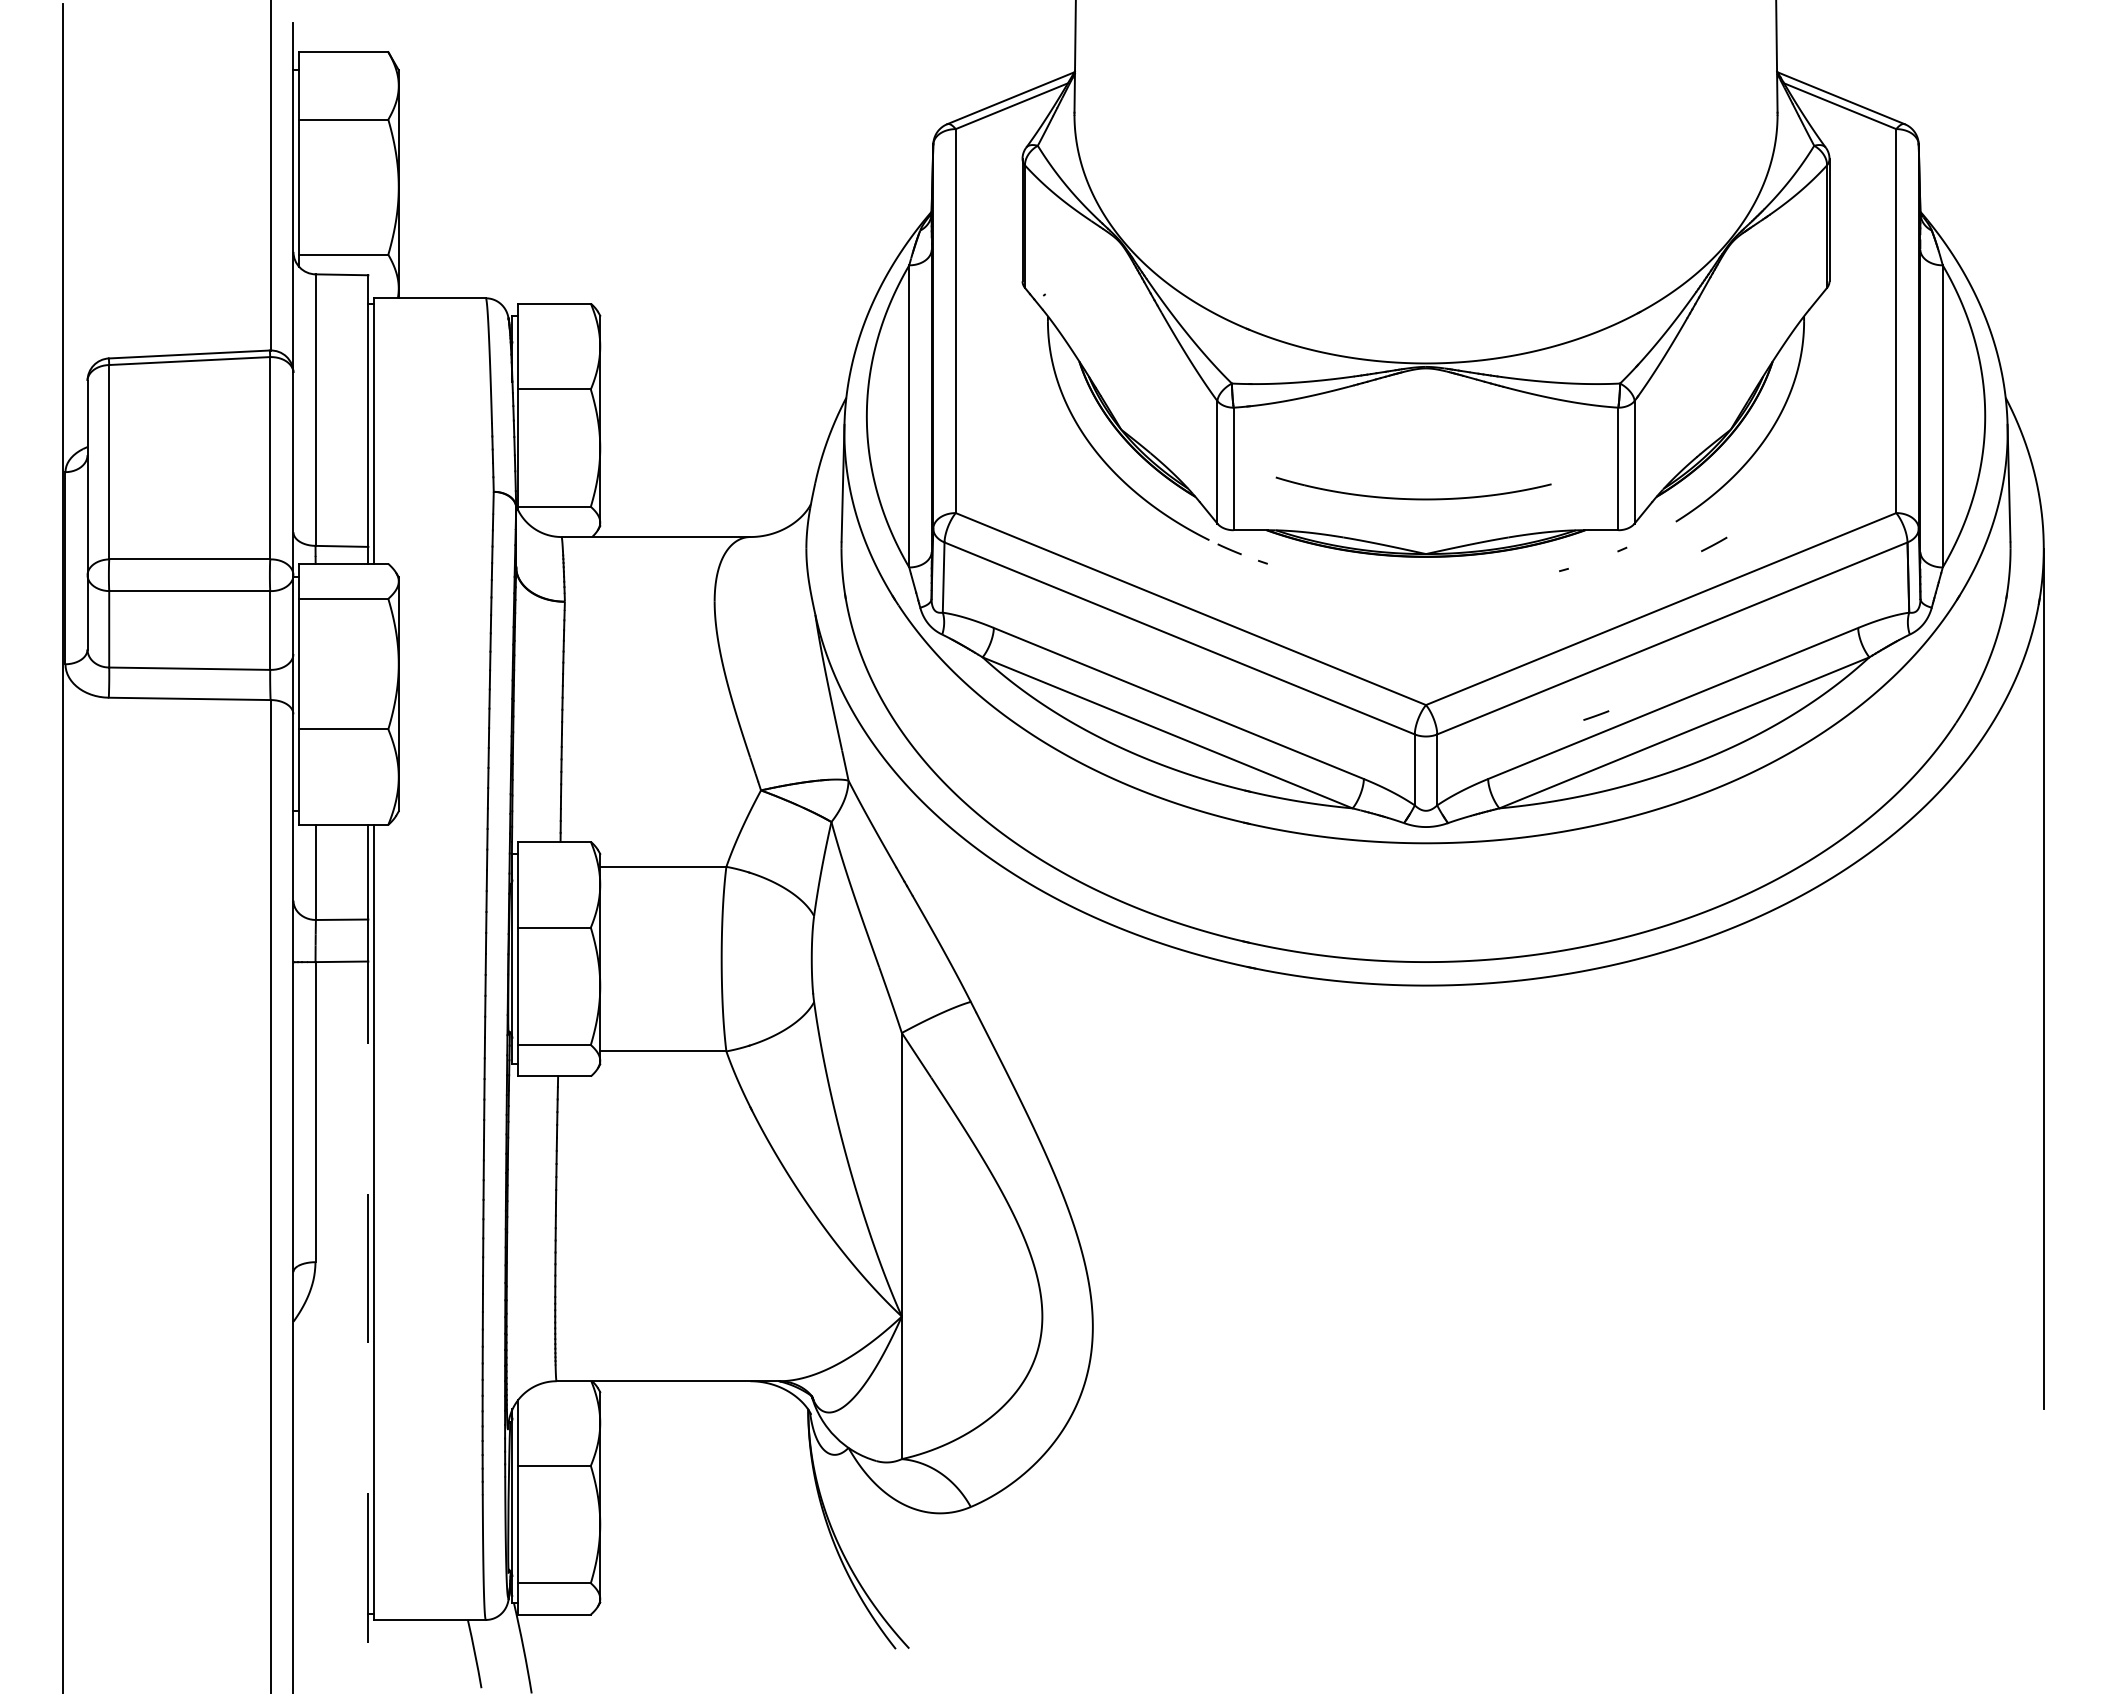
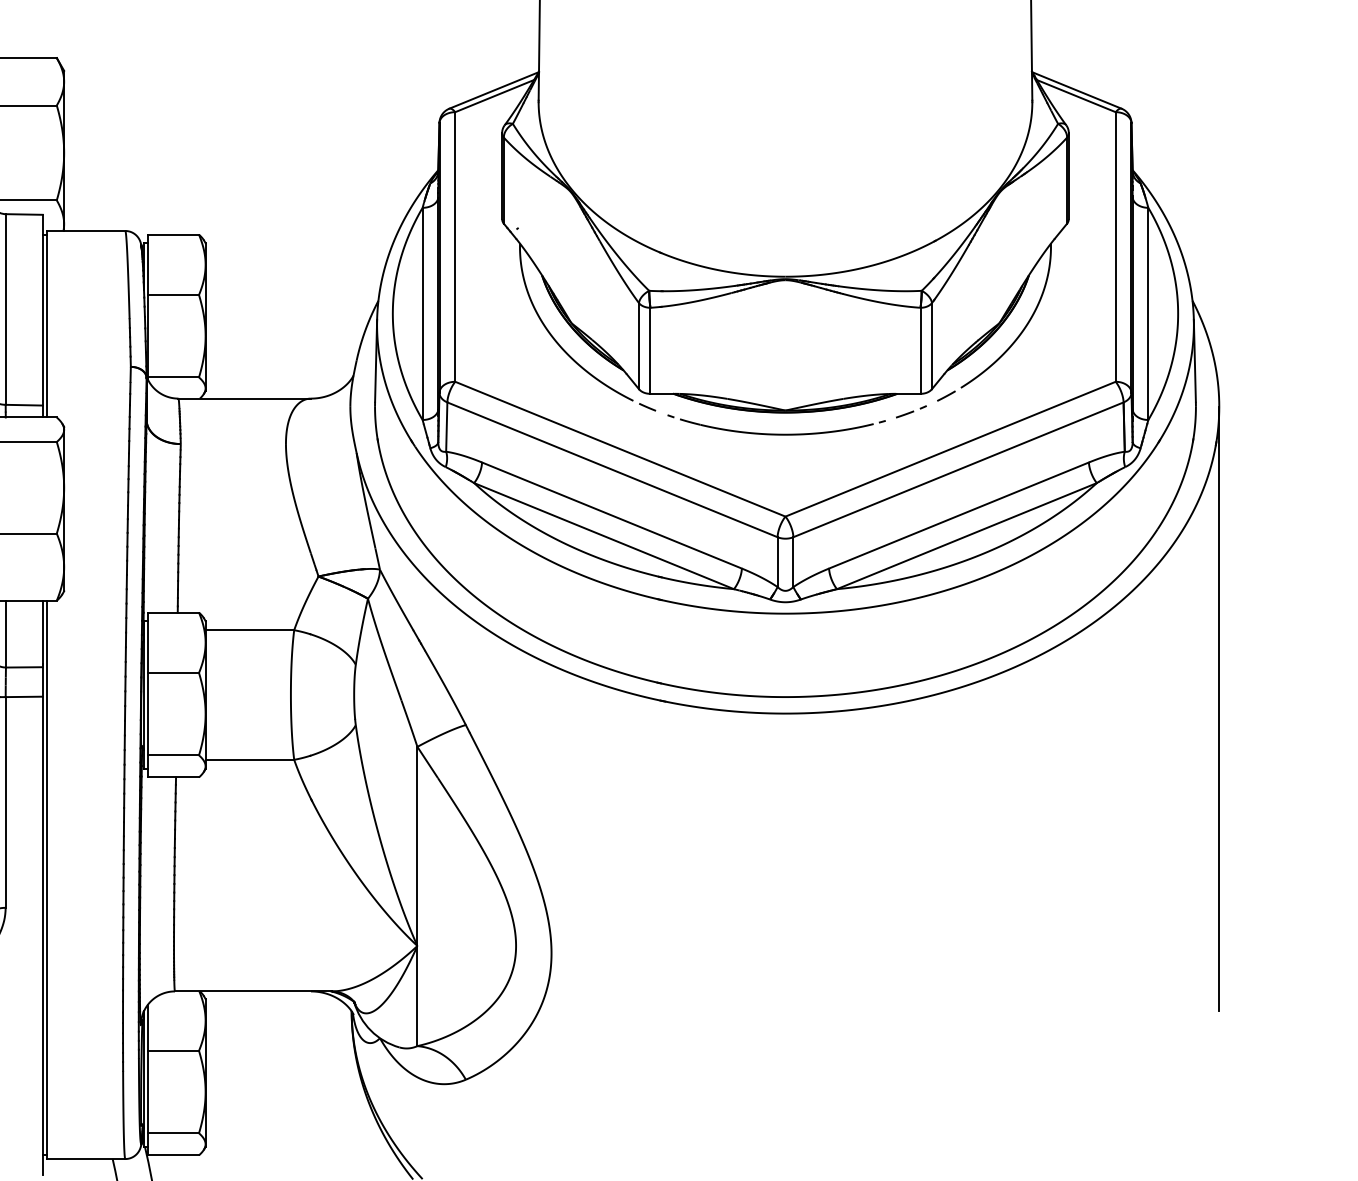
part: (1413, 498) -> (776, 434), moved
line: (1714, 544) -> (946, 396), moved
line: (1596, 715) -> (905, 414), moved
line: (368, 1279) -> (42, 919), dashed -> solid

